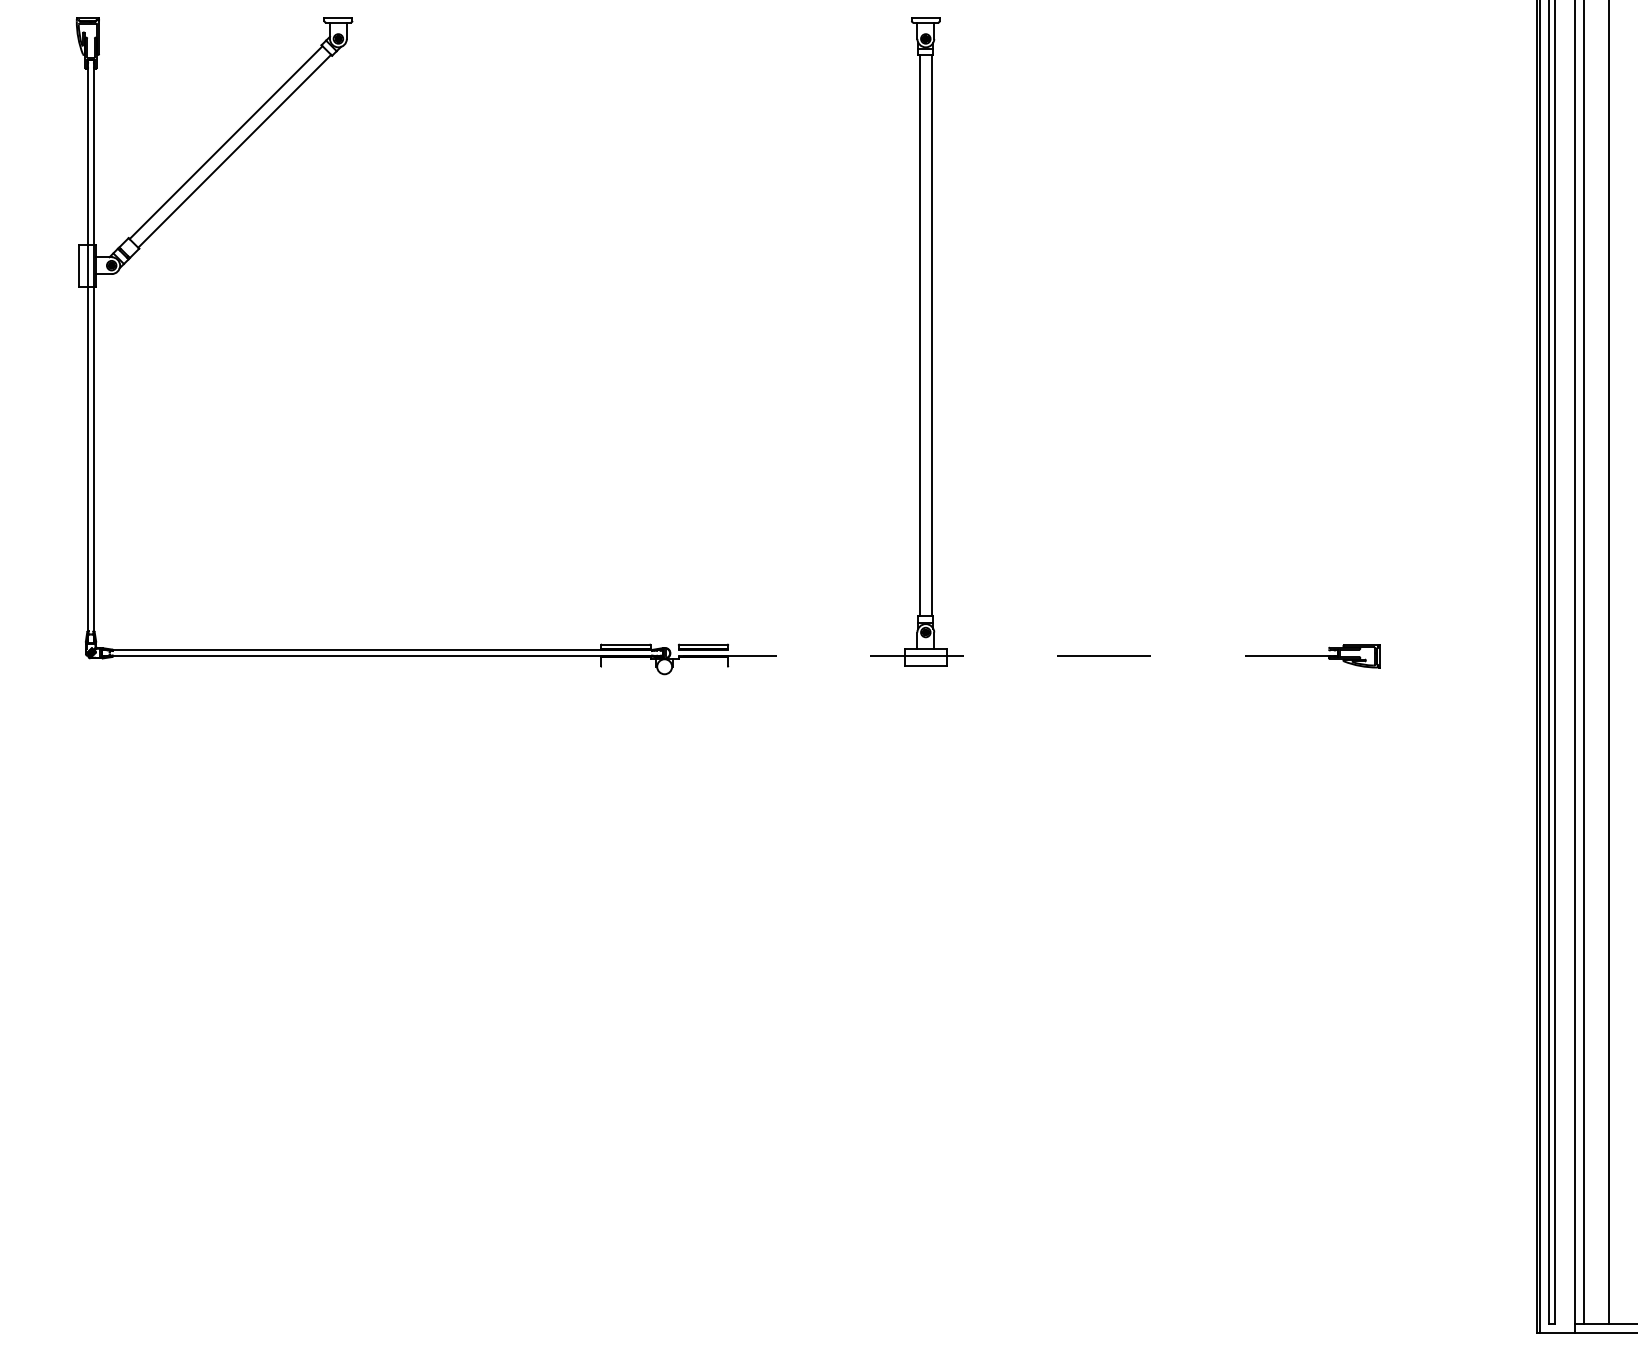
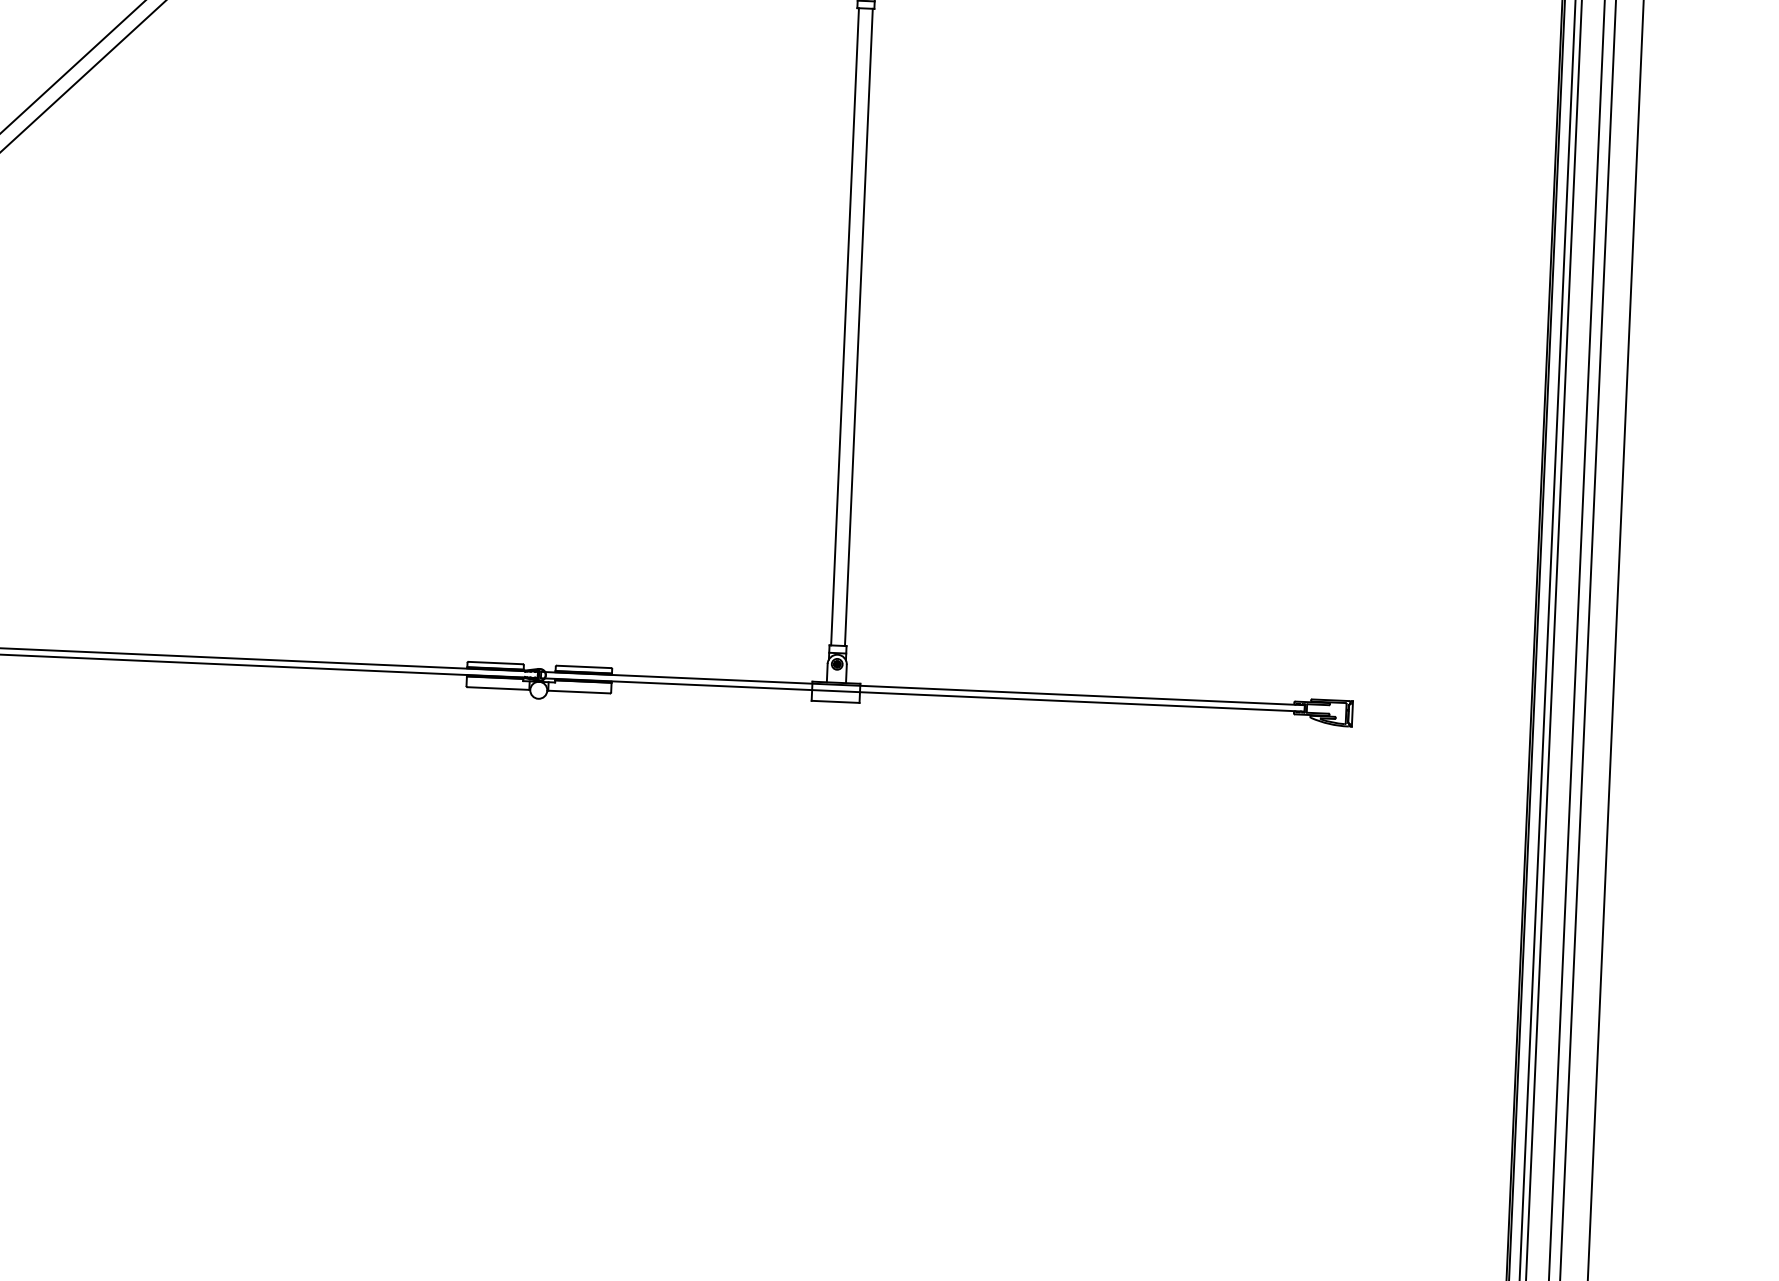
line: (1002, 650) -> (923, 688), added
line: (1001, 656) -> (922, 695), dashed -> solid
line: (628, 666) -> (497, 688), added
line: (699, 666) -> (578, 691), added

